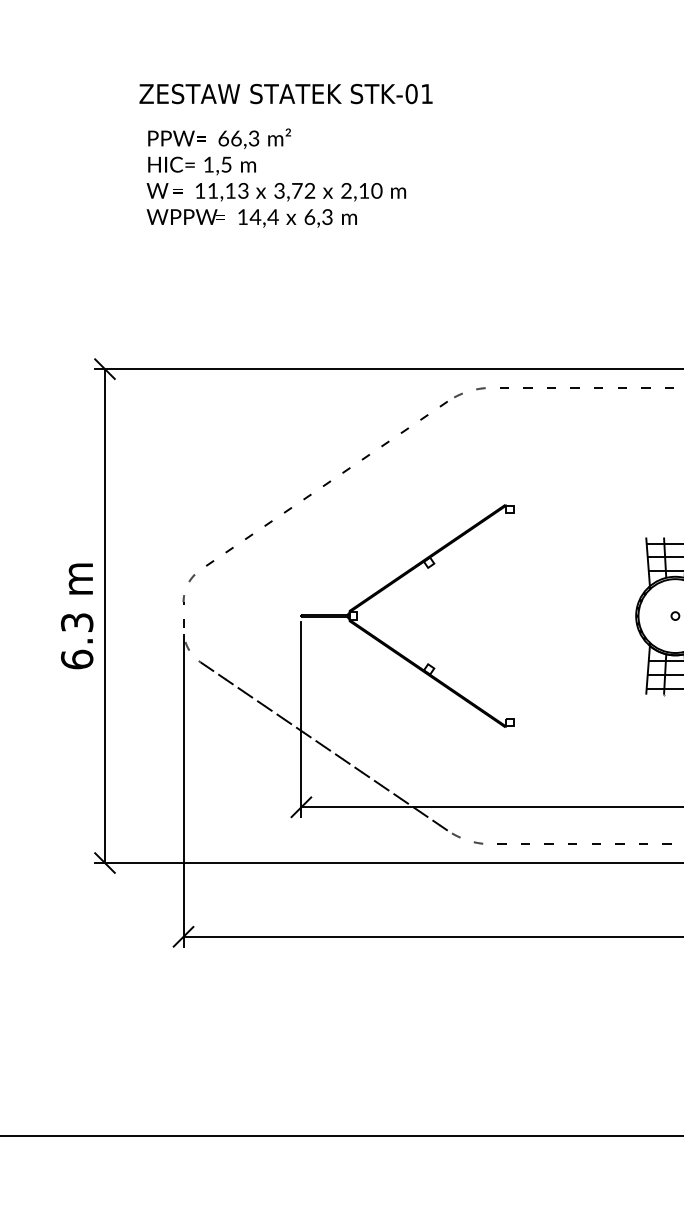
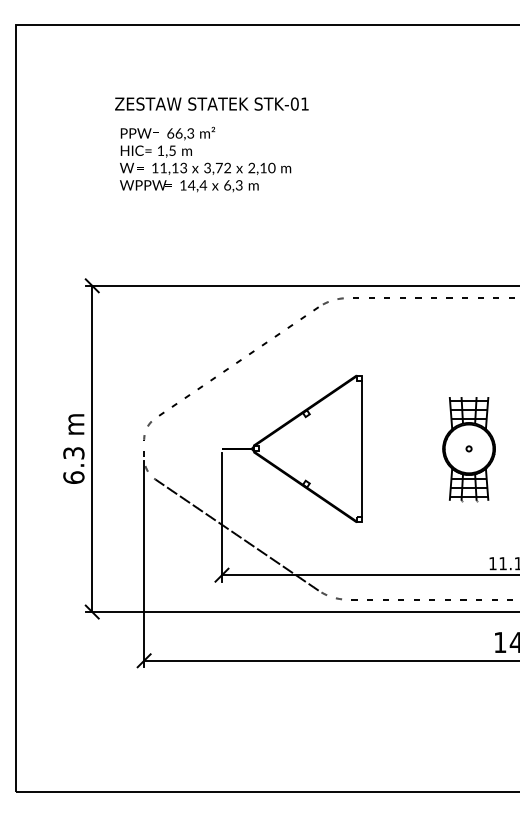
line: (514, 615) -> (362, 448), added

